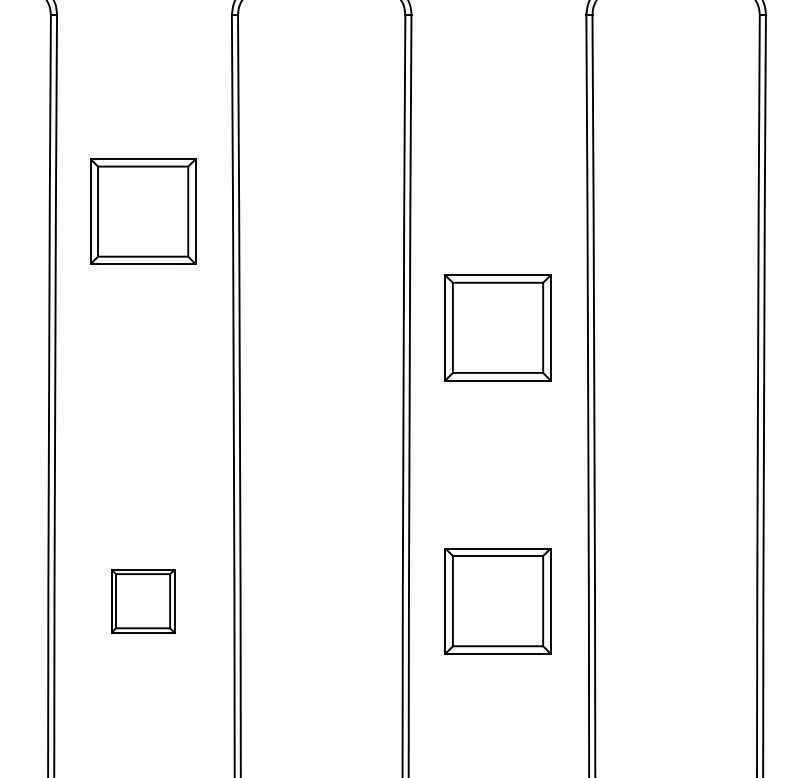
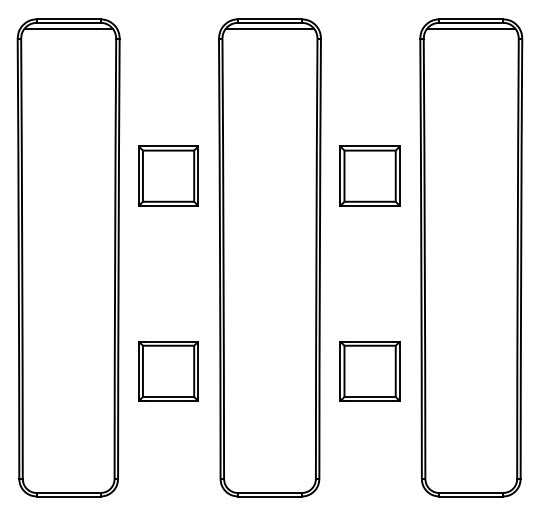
part: (143, 210) -> (168, 175), moved
part: (496, 326) -> (369, 175), moved
part: (143, 601) -> (168, 371), size x1.67

